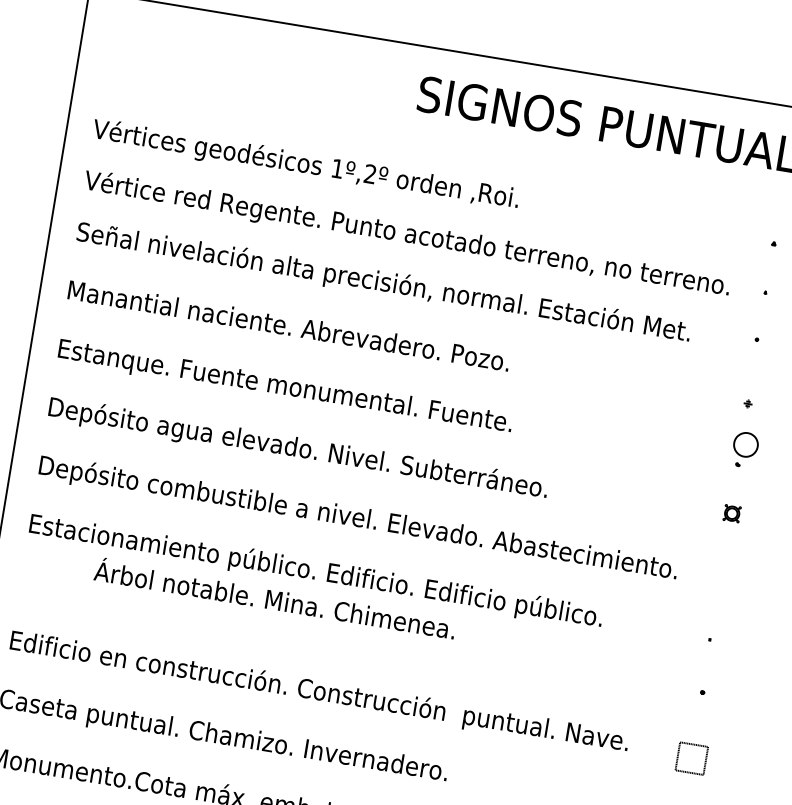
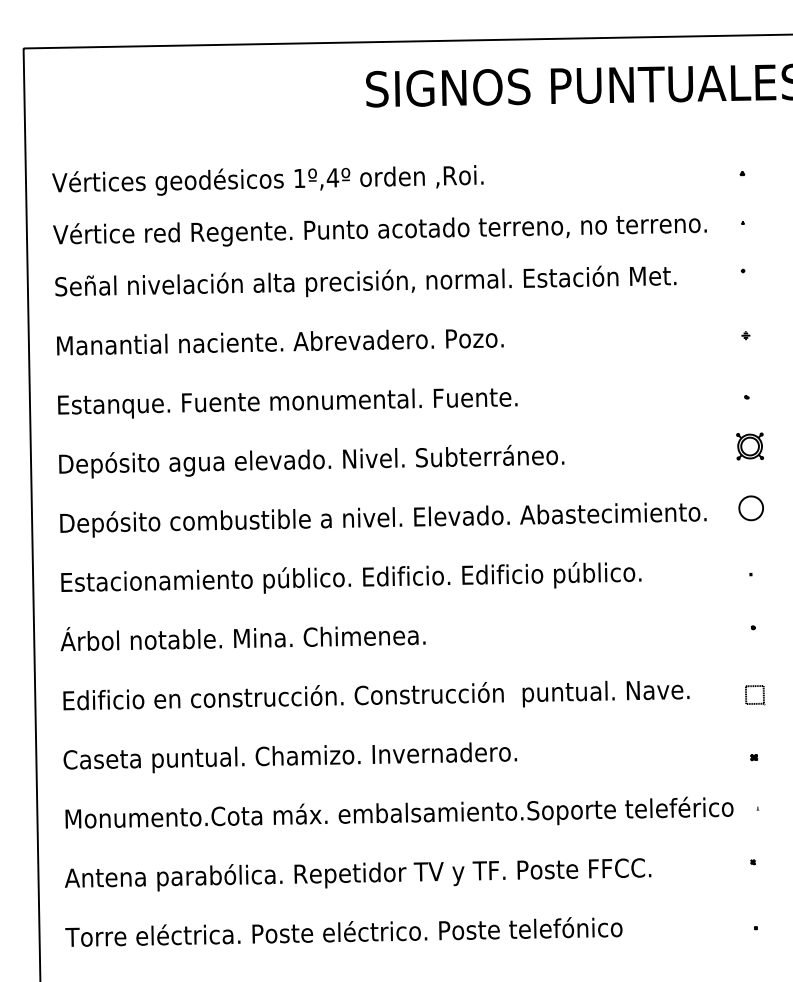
text: (370, 173) -> (332, 177), 1º,2º -> 1º,4º
part: (745, 444) -> (750, 508), moved
part: (731, 513) -> (749, 446), size x1.67
text: (274, 600) -> (242, 638), moved
part: (692, 759) -> (755, 695), size x0.62

